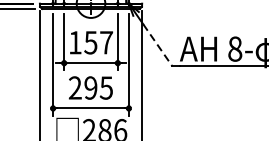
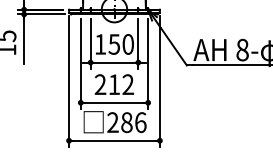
text: (106, 42) -> (128, 44), 157 -> 150
line: (157, 45) -> (173, 46), dashed -> solid
text: (97, 87) -> (120, 84), 295 -> 212

